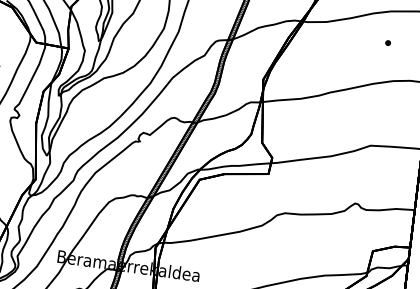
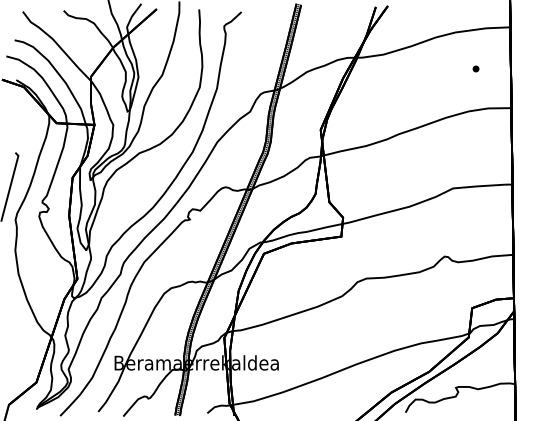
part: (387, 42) -> (475, 68), moved

